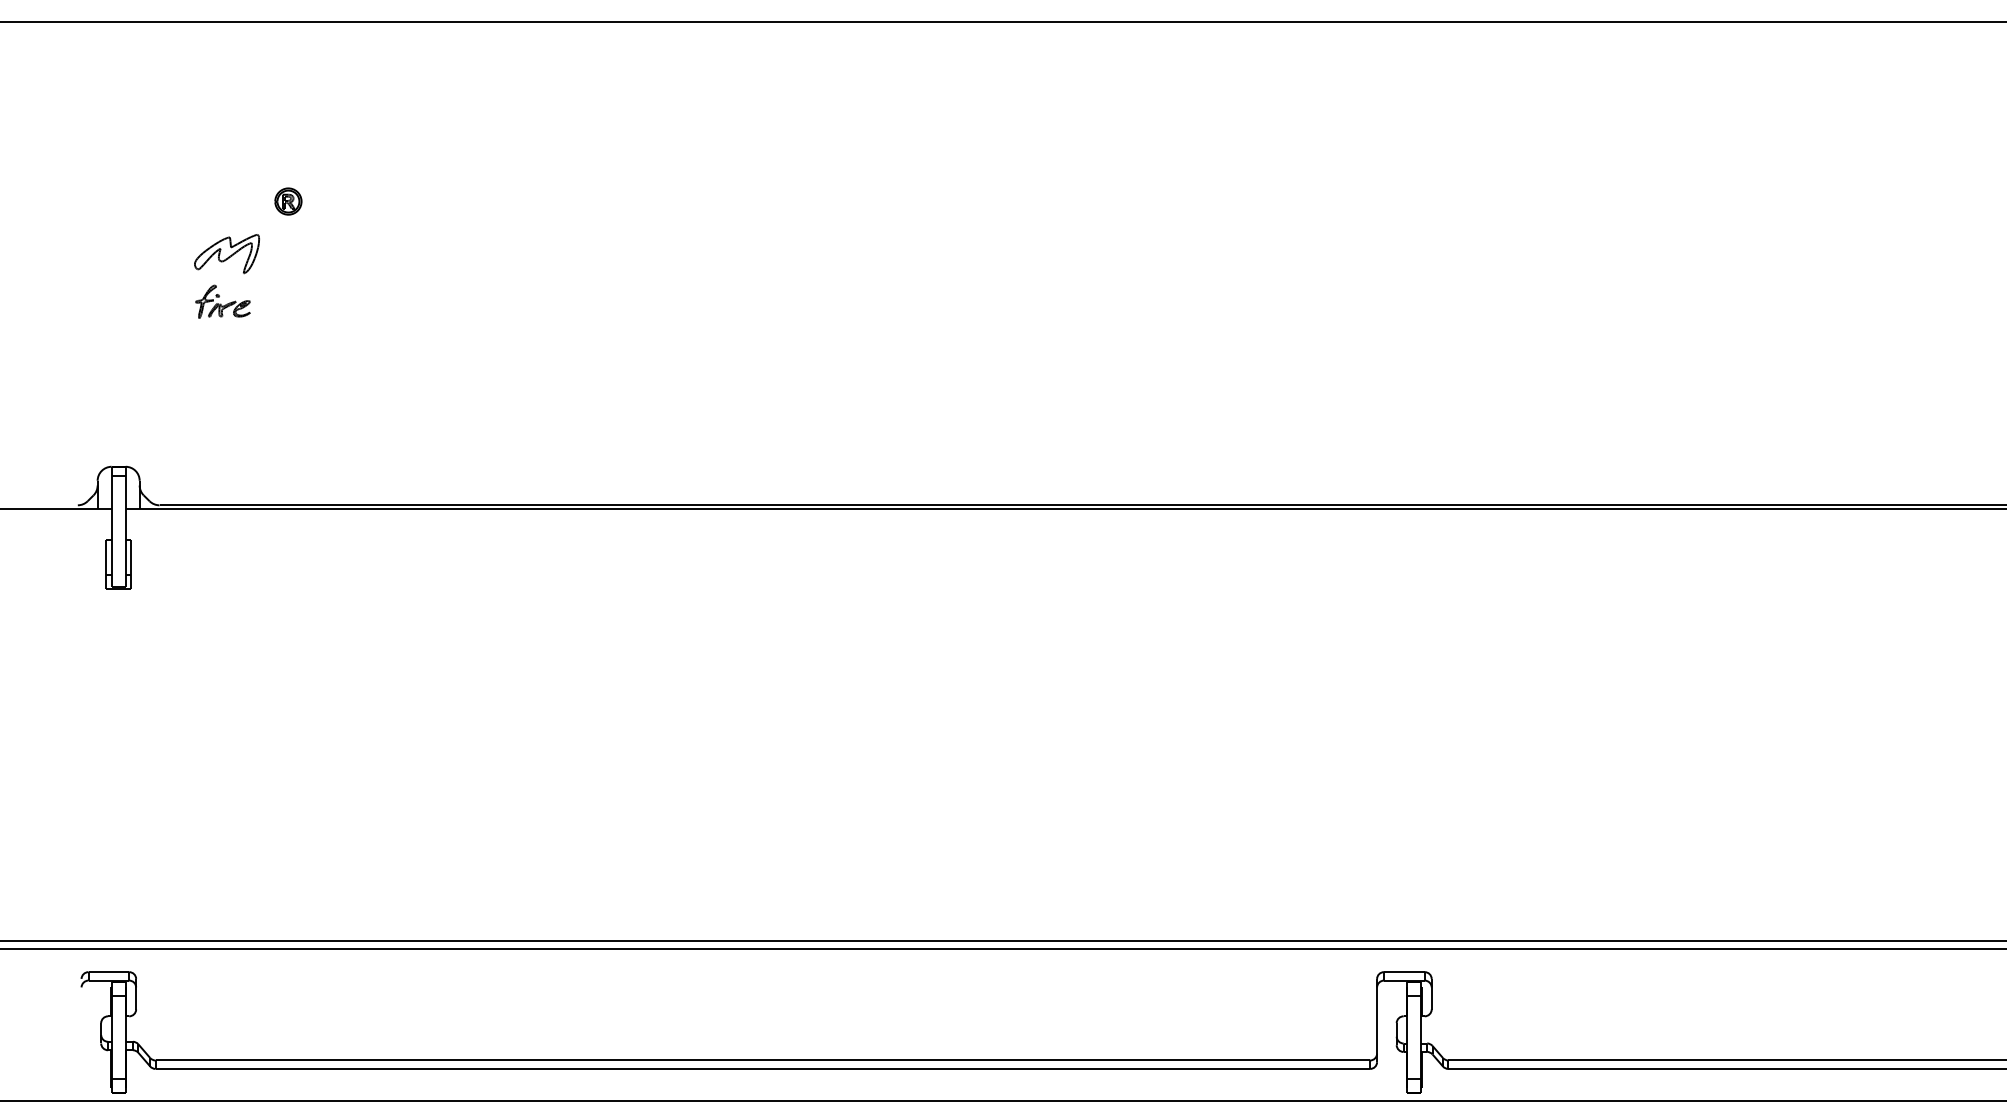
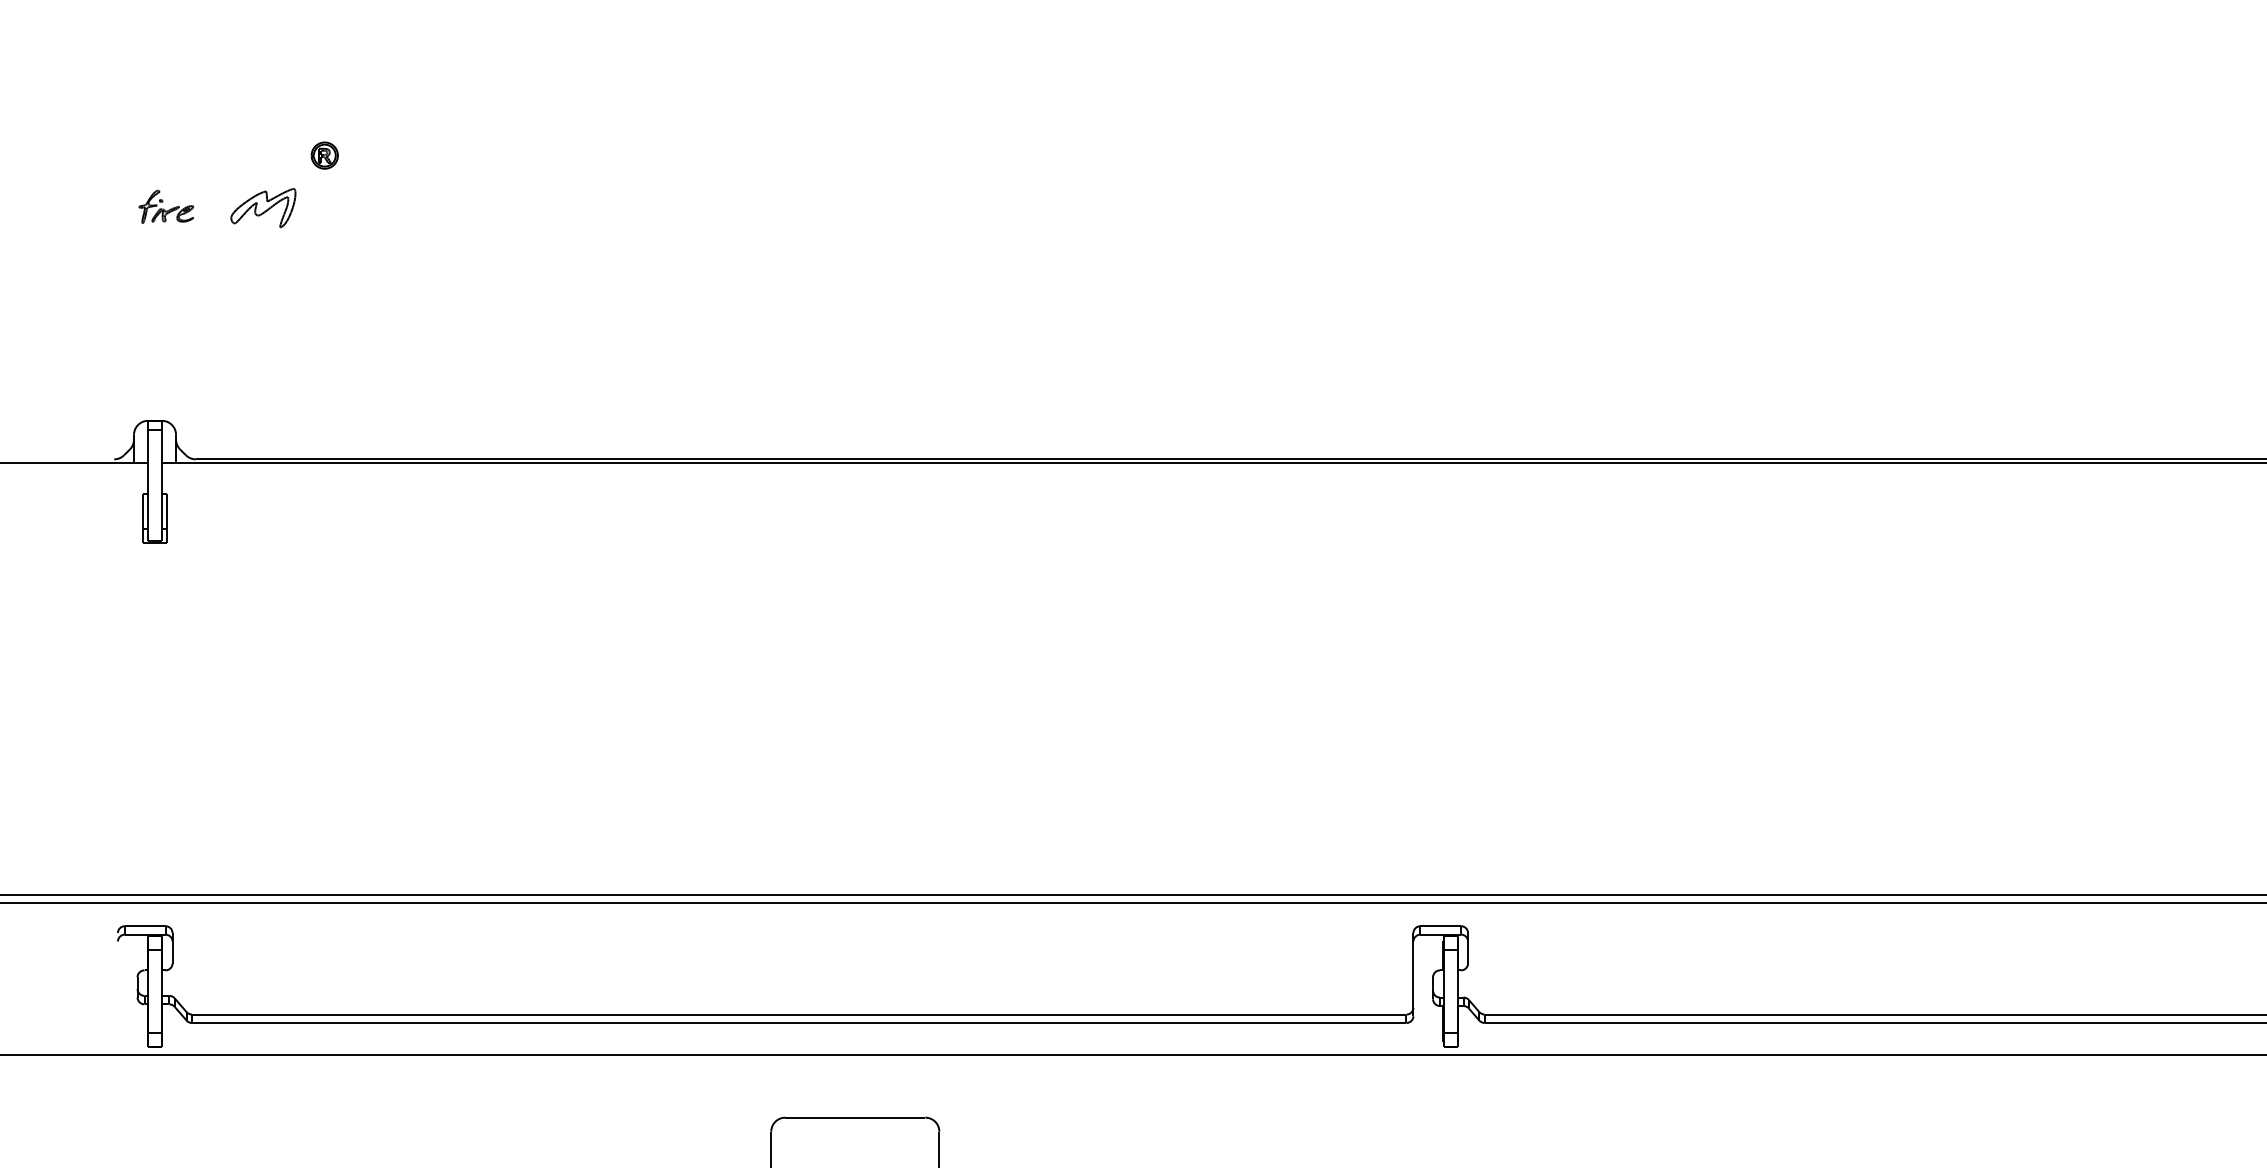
part: (223, 301) -> (166, 206), moved

